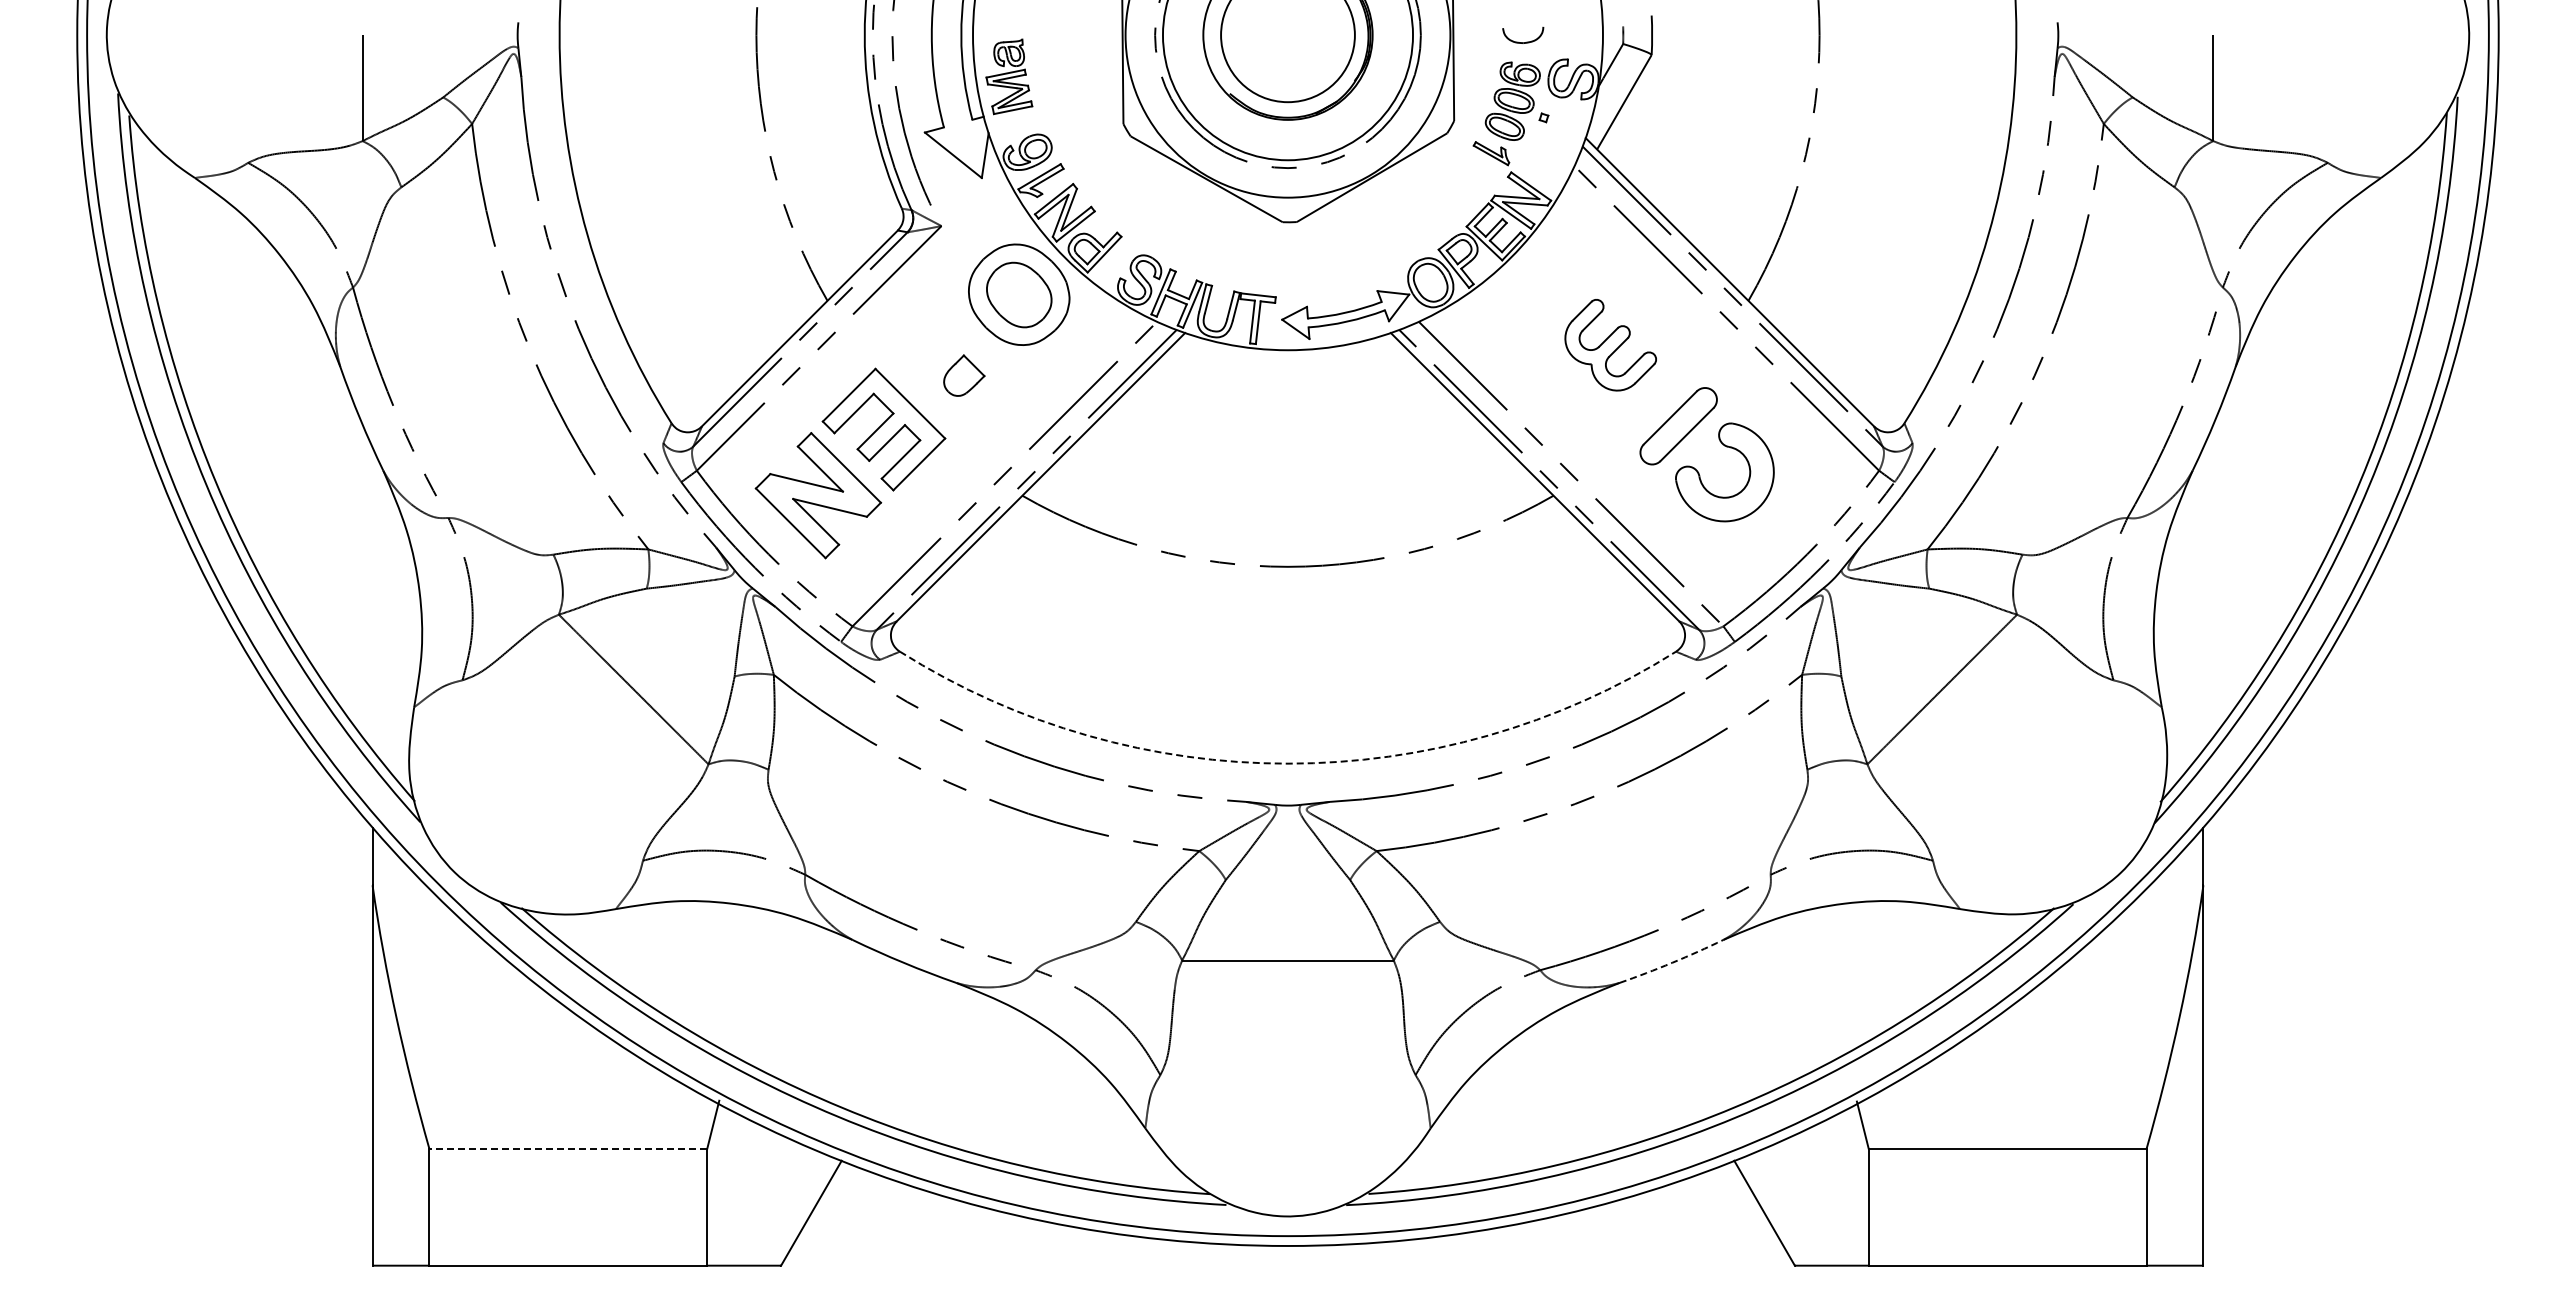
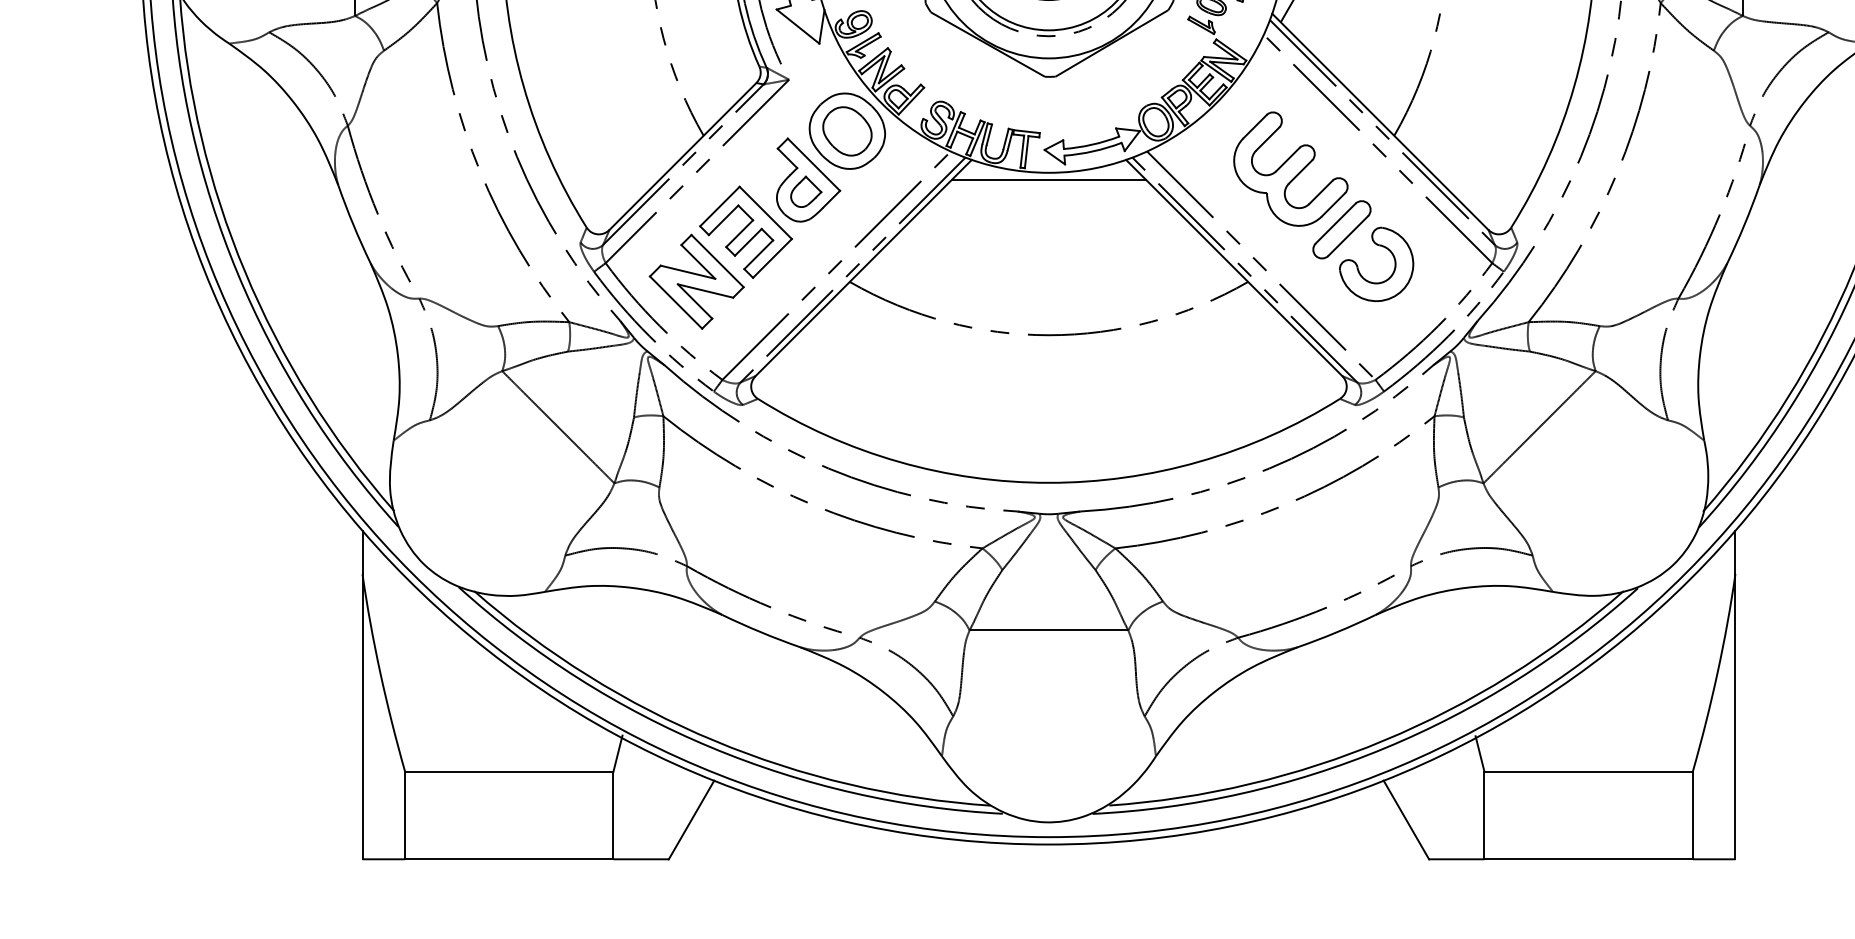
part: (1610, 344) -> (1290, 168), size x1.67
part: (967, 359) -> (808, 179), added
line: (1287, 360) -> (1048, 180), added
arc: (1287, 763) -> (1048, 482), dashed -> solid
arc: (1672, 962) -> (1337, 631), dashed -> solid
line: (568, 1148) -> (509, 771), dashed -> solid

